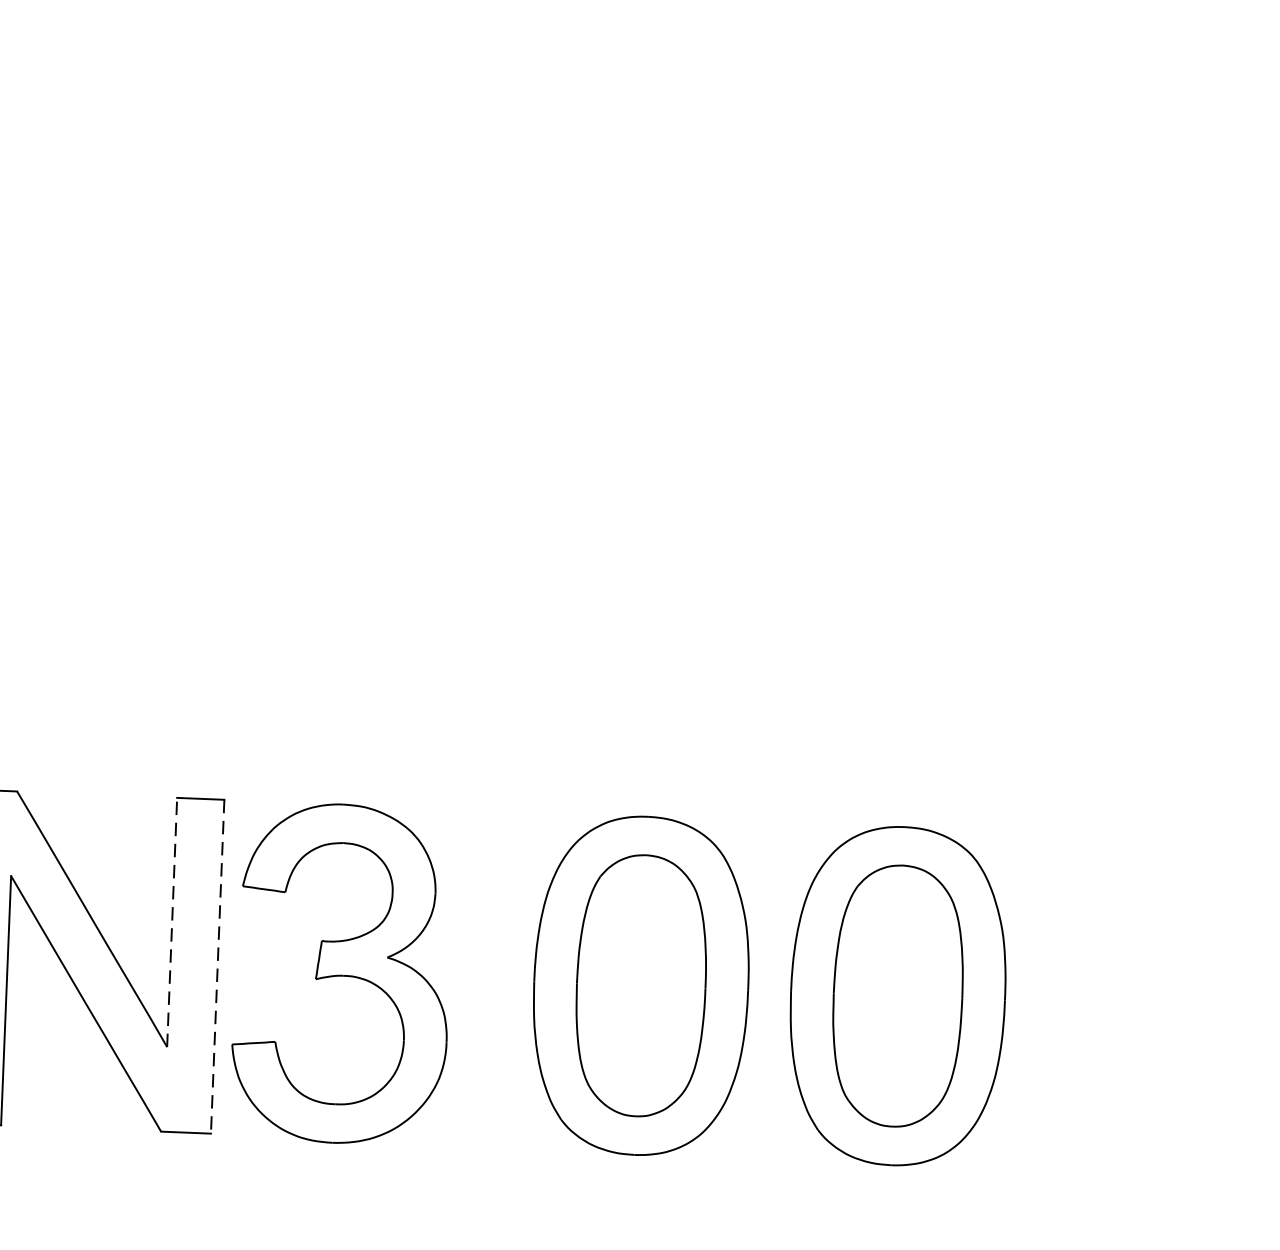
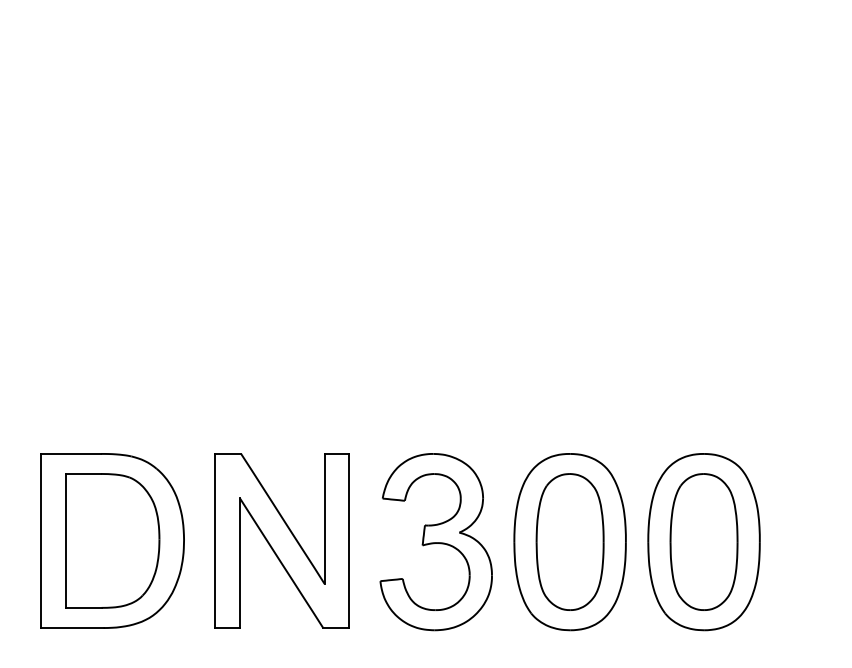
line: (172, 921) -> (324, 518), dashed -> solid
line: (218, 967) -> (349, 541), dashed -> solid
part: (340, 974) -> (435, 542), moved

